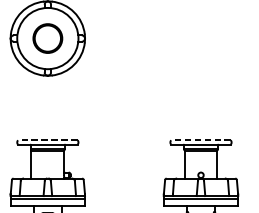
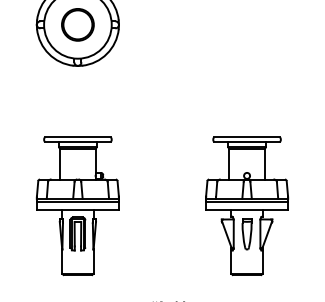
line: (47, 140) -> (77, 137), dashed -> solid
line: (201, 140) -> (247, 137), dashed -> solid

